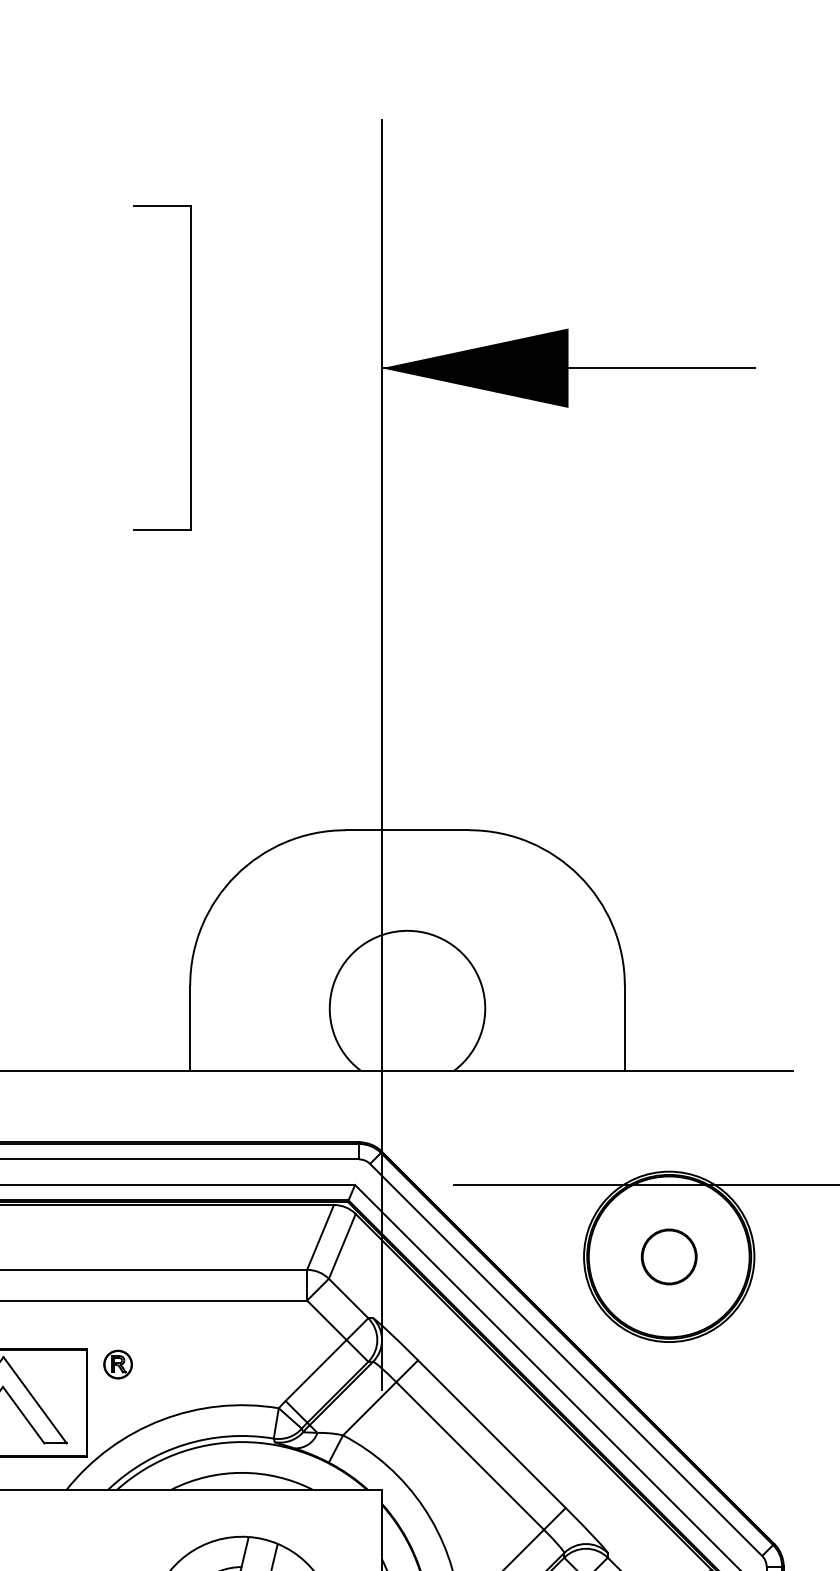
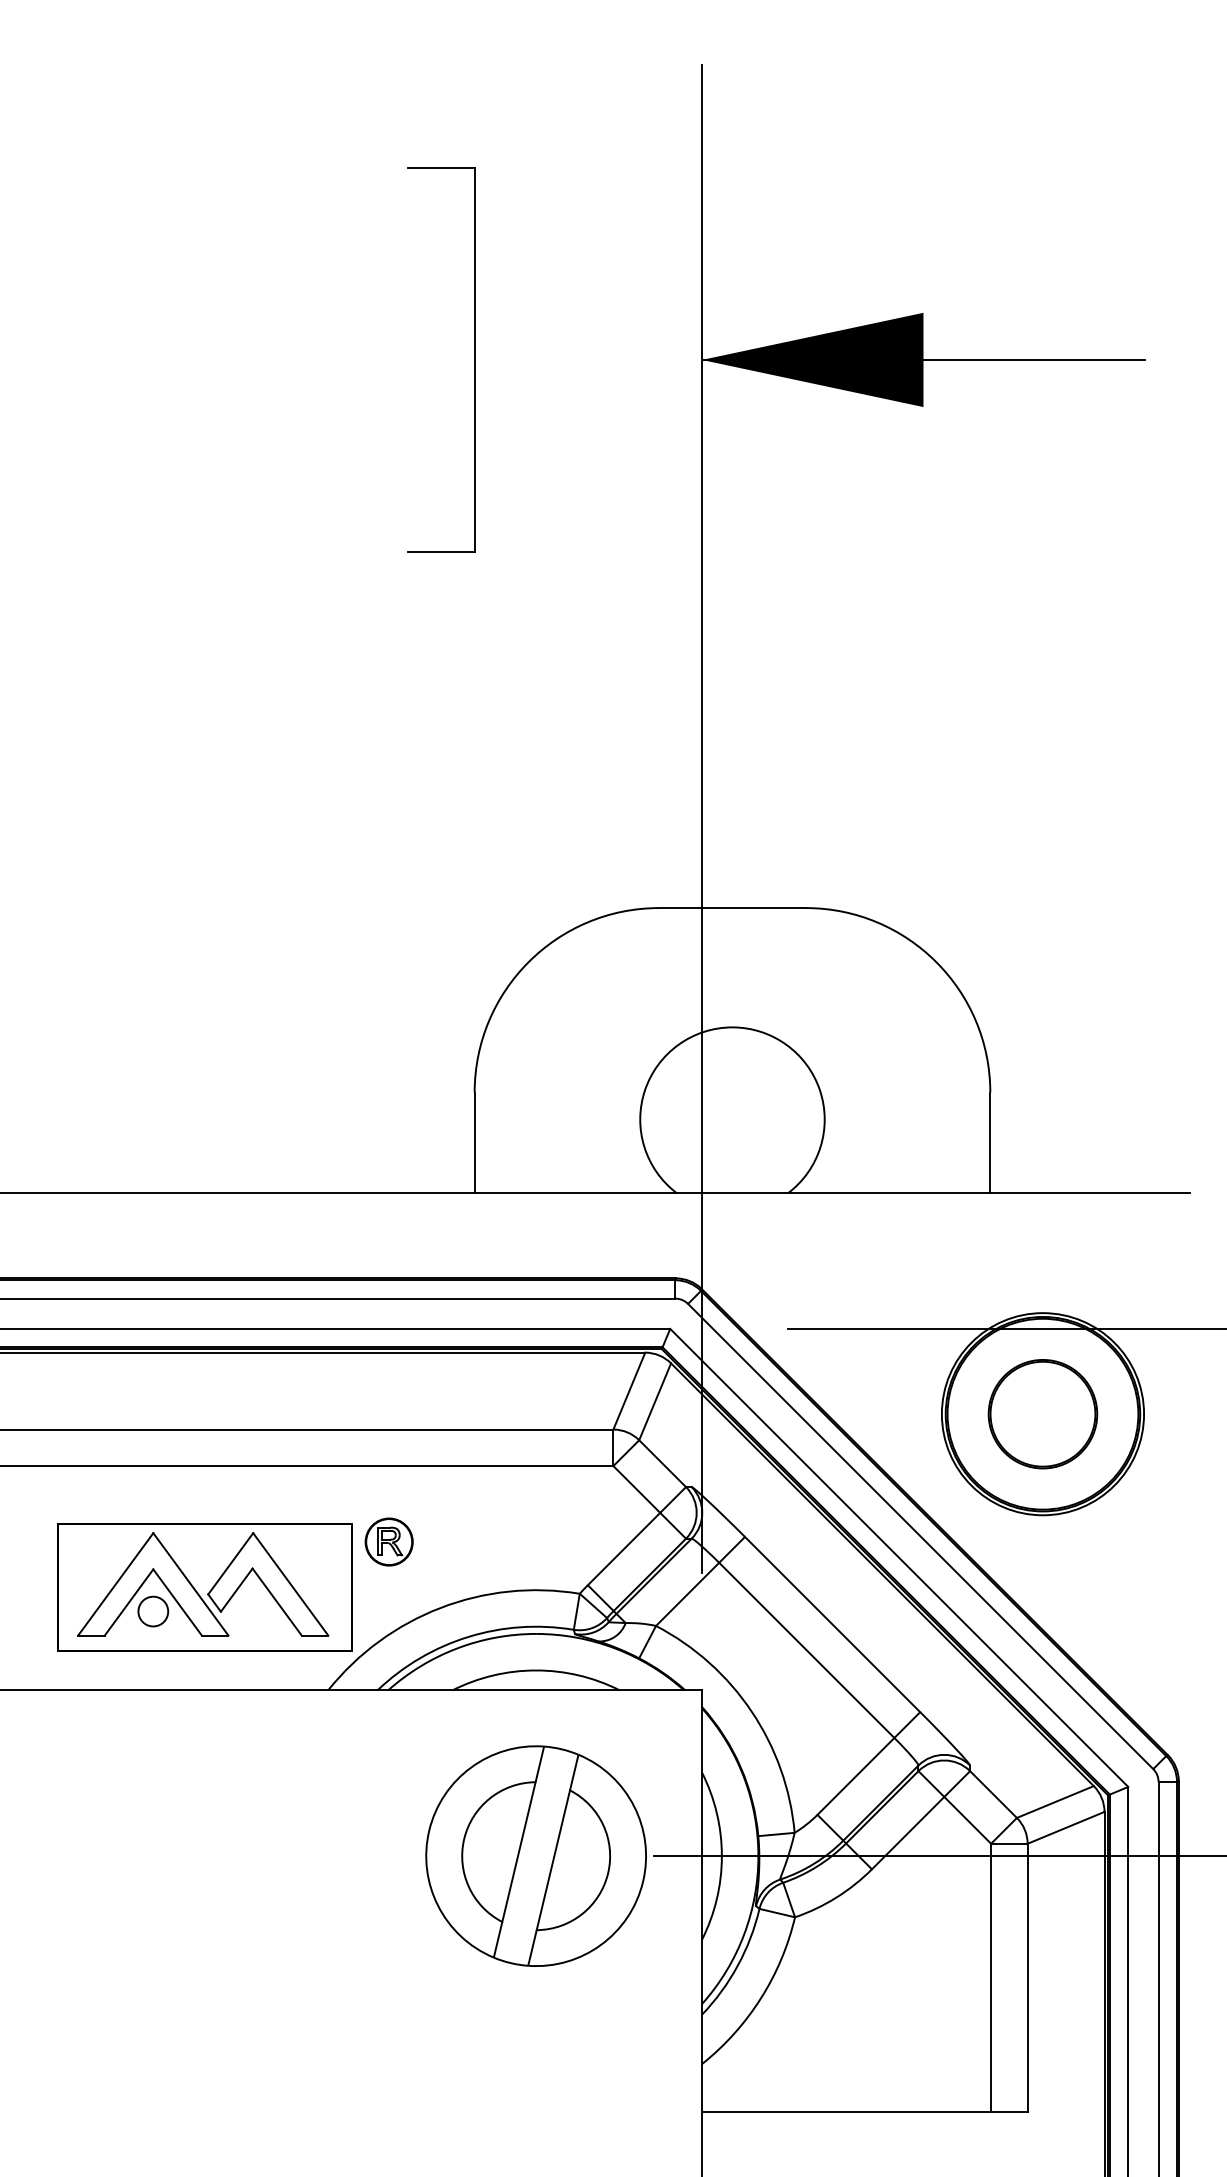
part: (668, 1257) -> (1042, 1414), size x1.67
part: (117, 1364) -> (388, 1541), size x1.43

